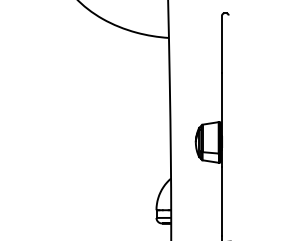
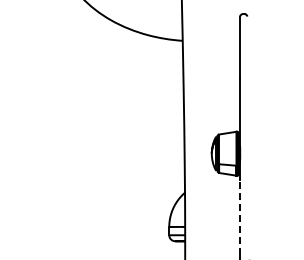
line: (222, 201) -> (240, 217), solid -> dashed

